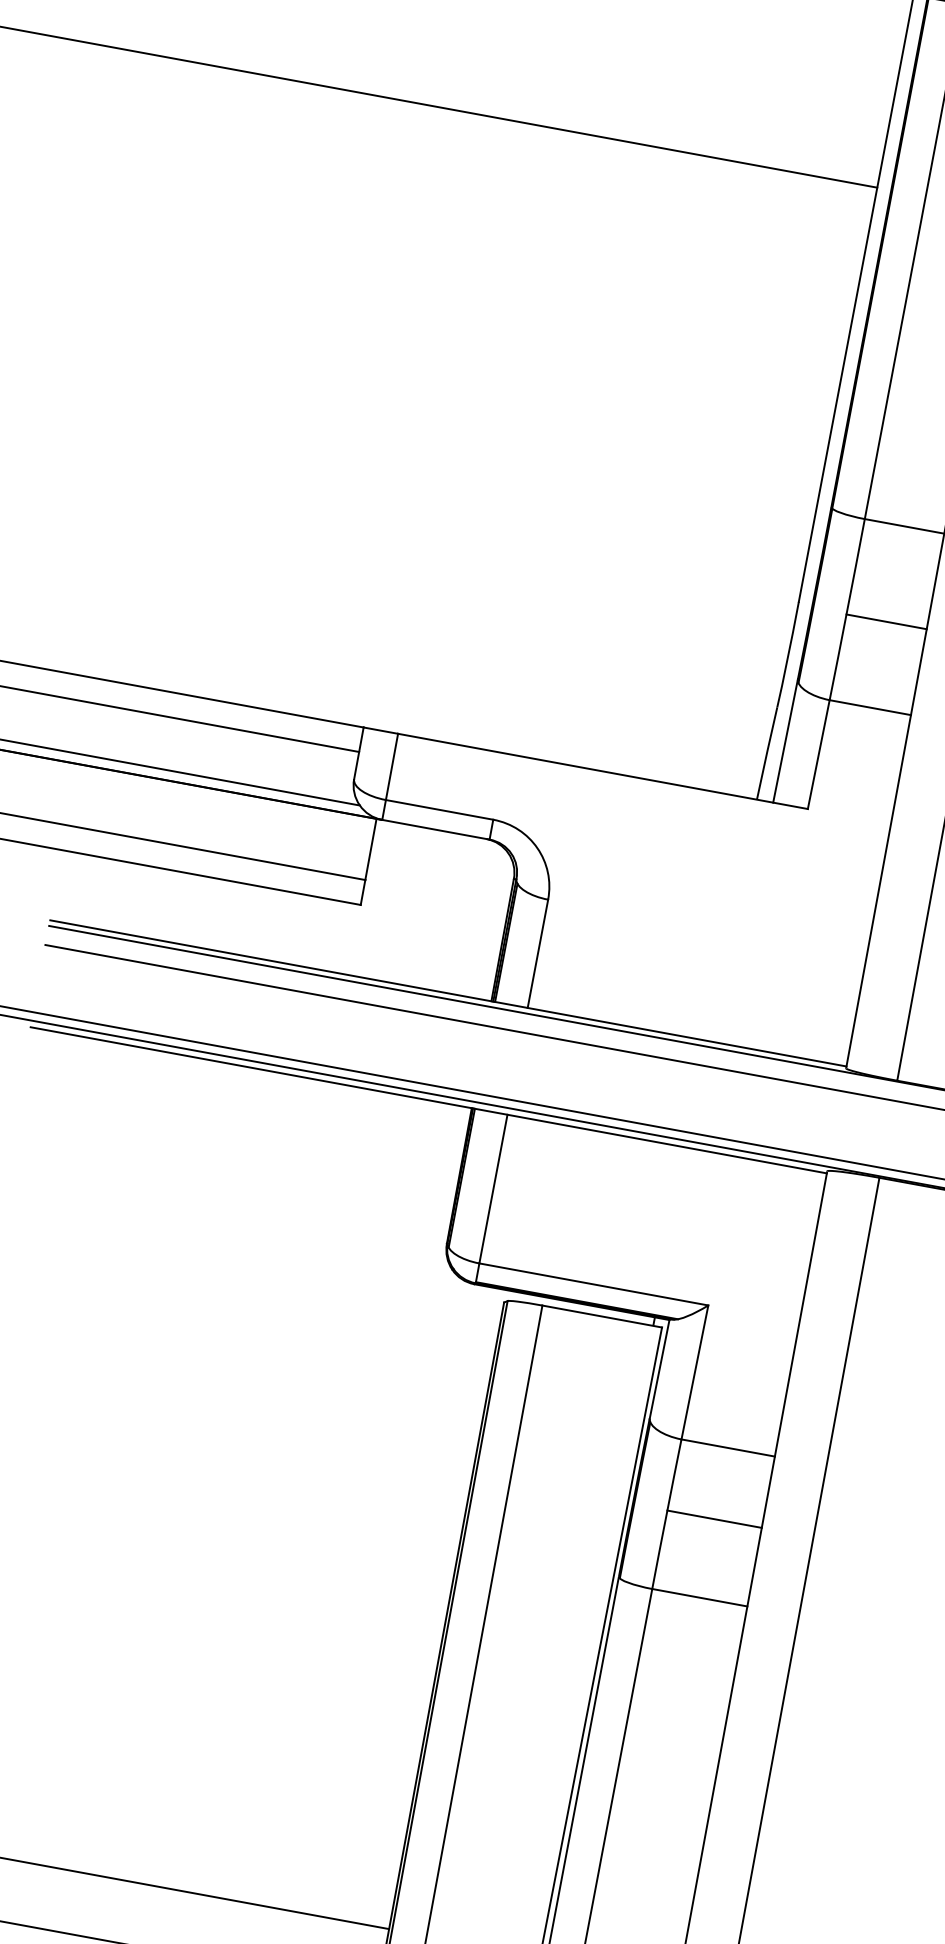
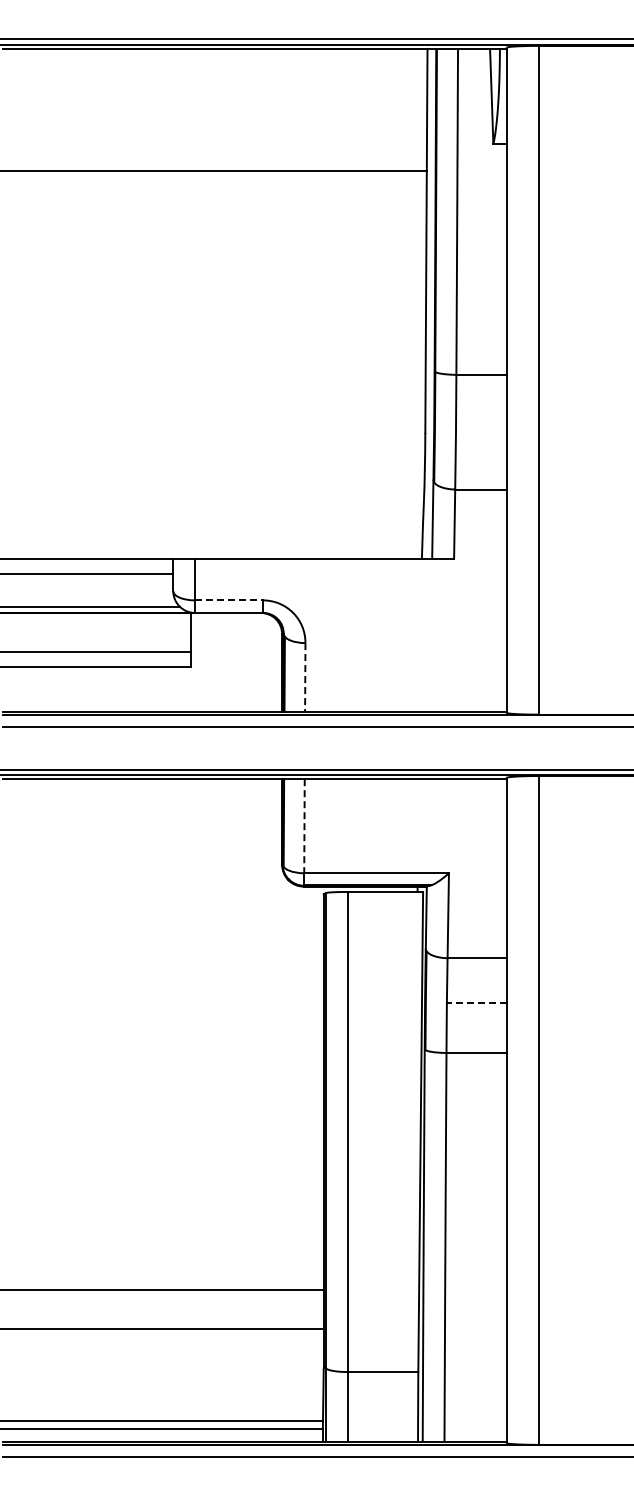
line: (885, 622) -> (480, 435), removed
line: (438, 809) -> (228, 600), solid -> dashed
line: (538, 954) -> (305, 677), solid -> dashed
line: (493, 1189) -> (304, 826), solid -> dashed
line: (714, 1519) -> (476, 1003), solid -> dashed

